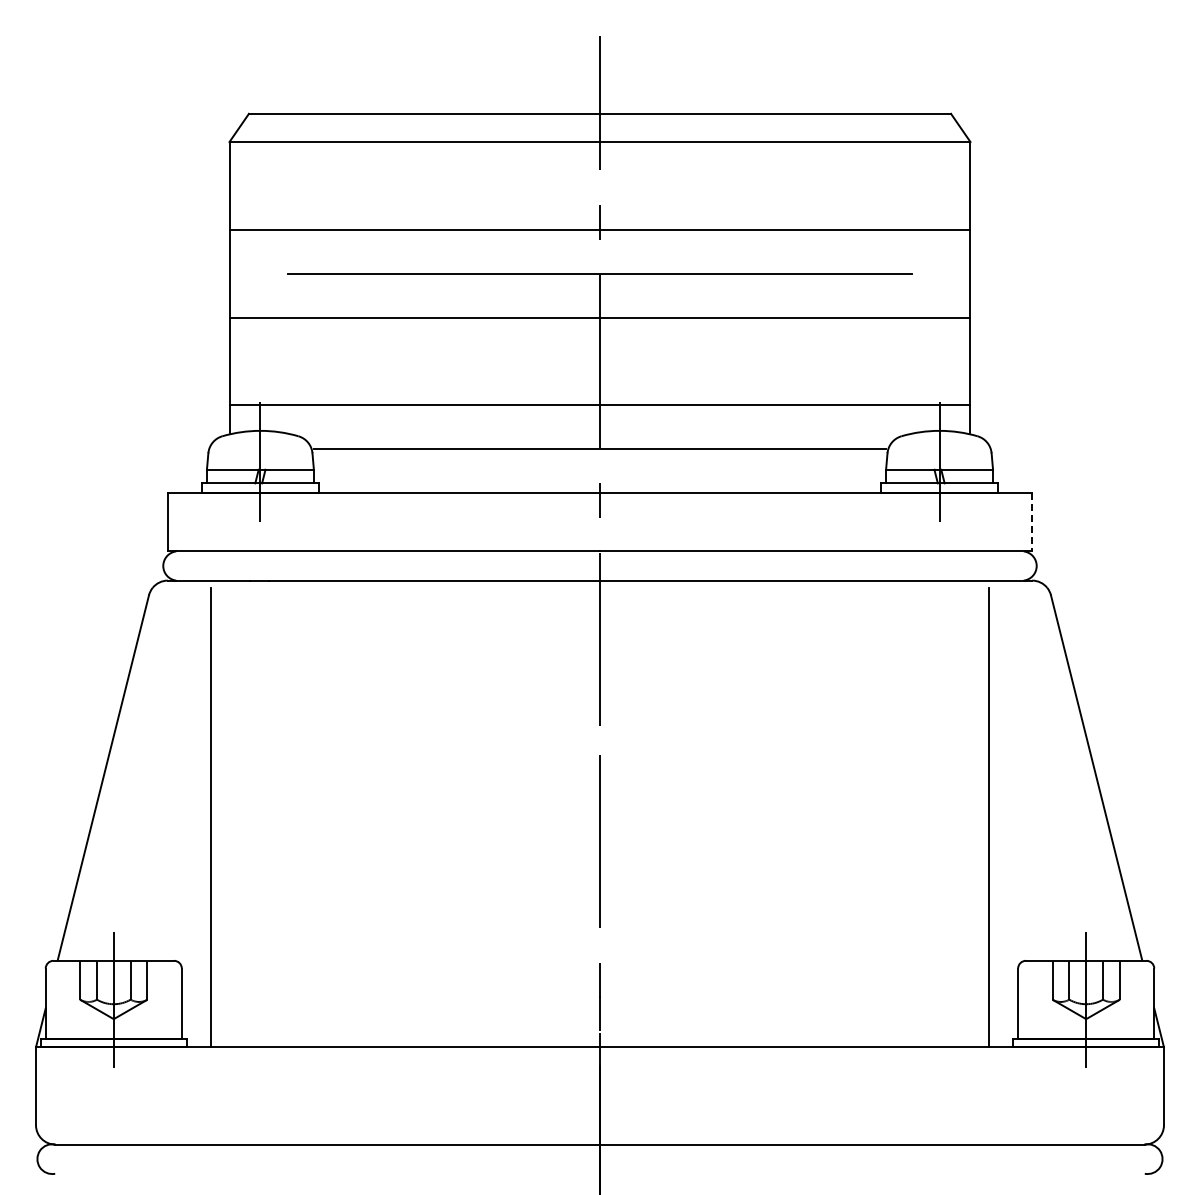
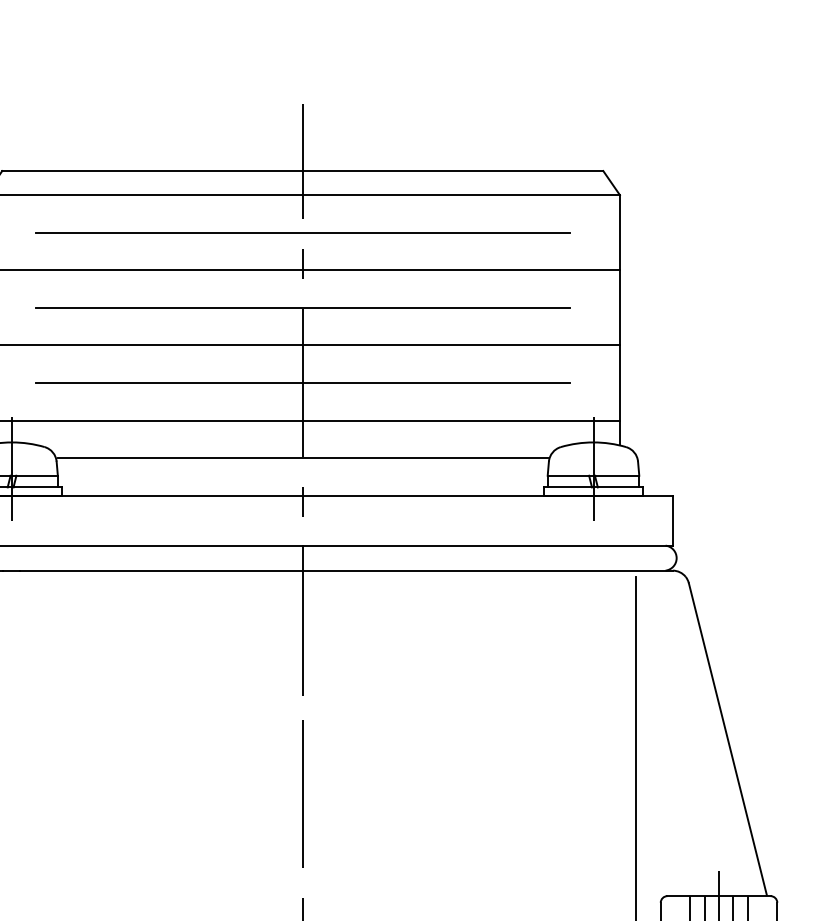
line: (599, 185) -> (302, 232), added
line: (599, 361) -> (302, 383), added
line: (1032, 522) -> (673, 520), dashed -> solid

